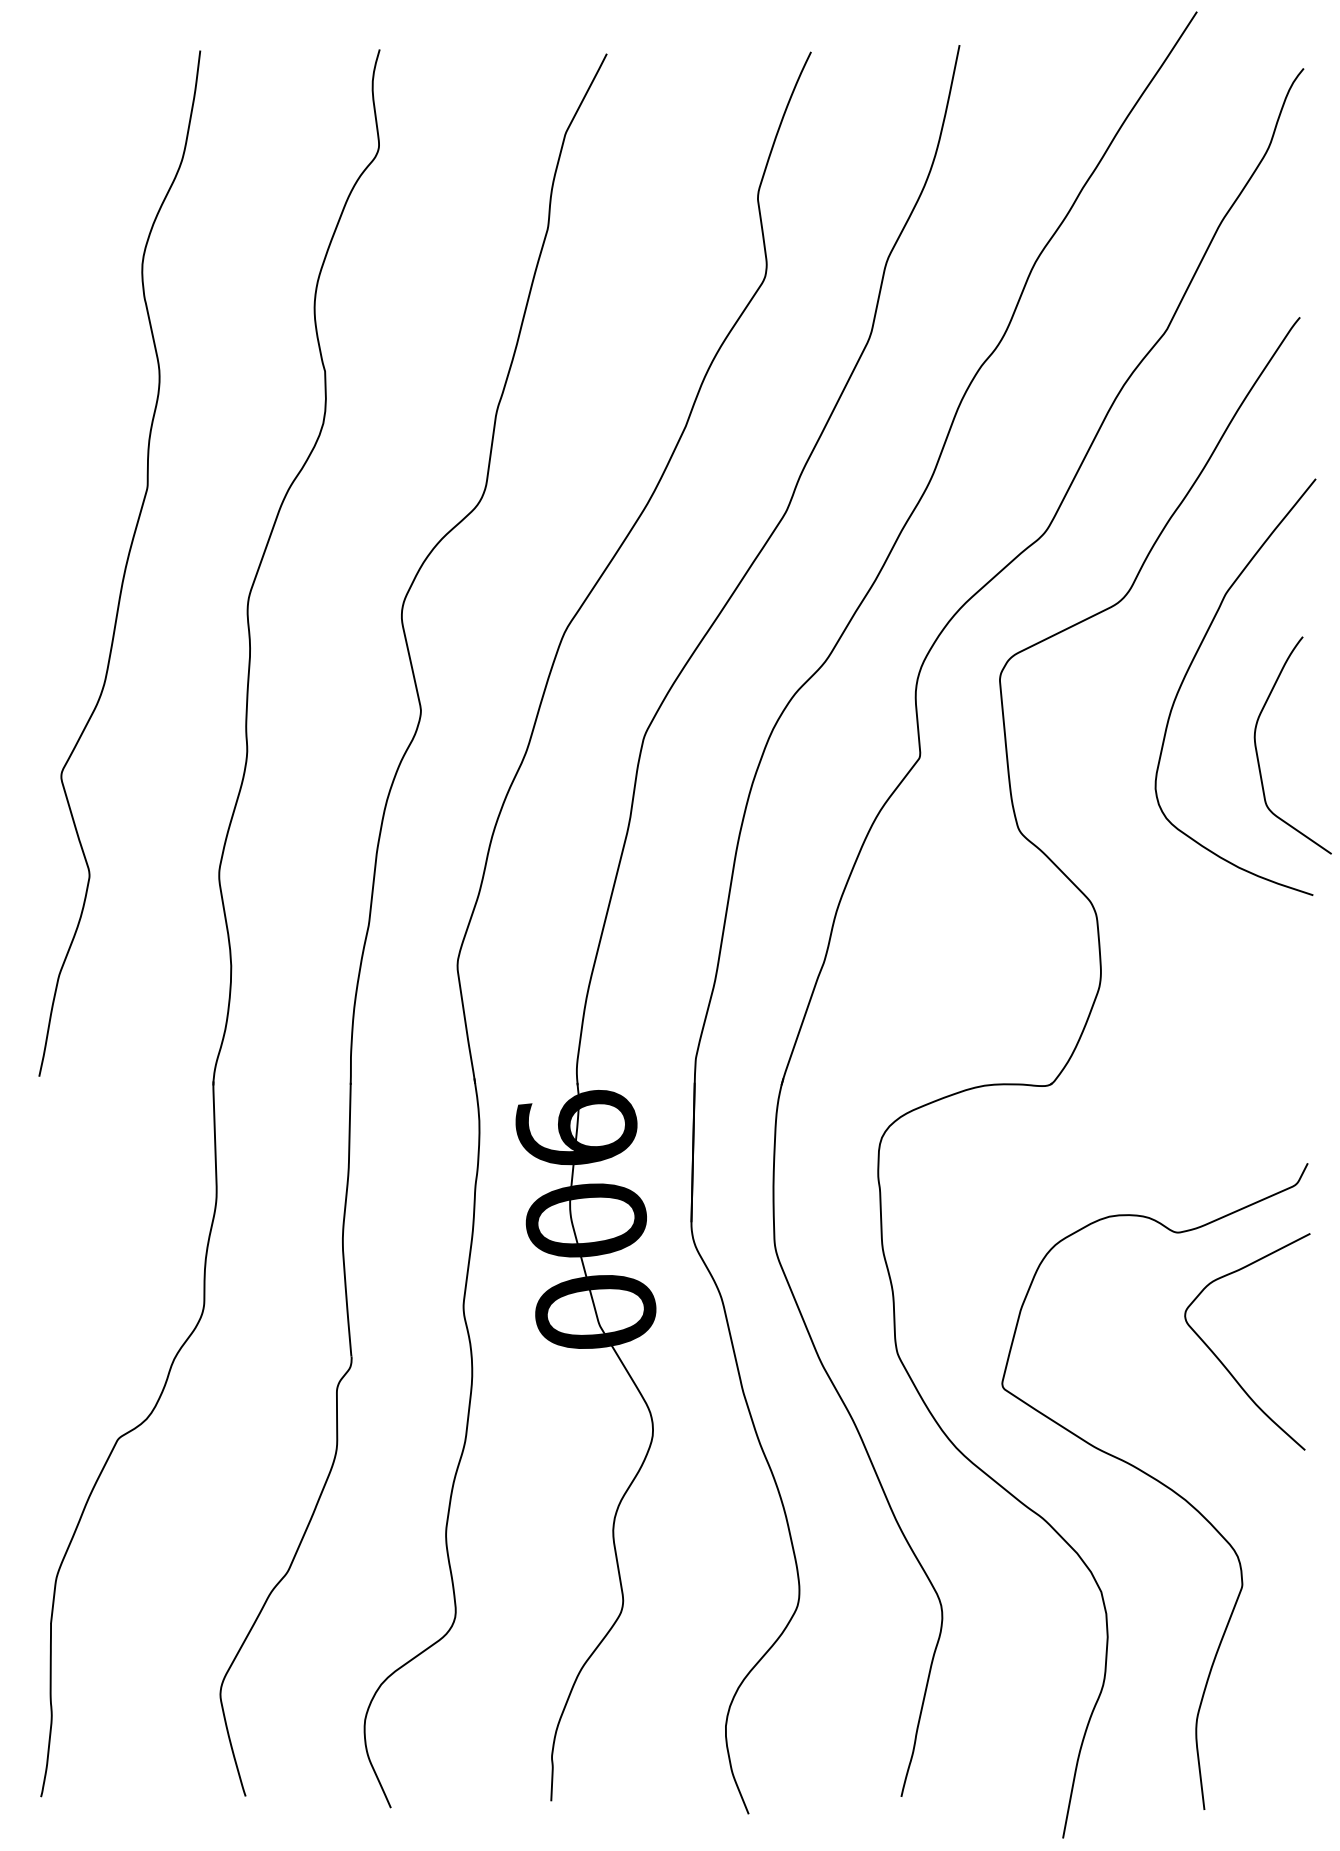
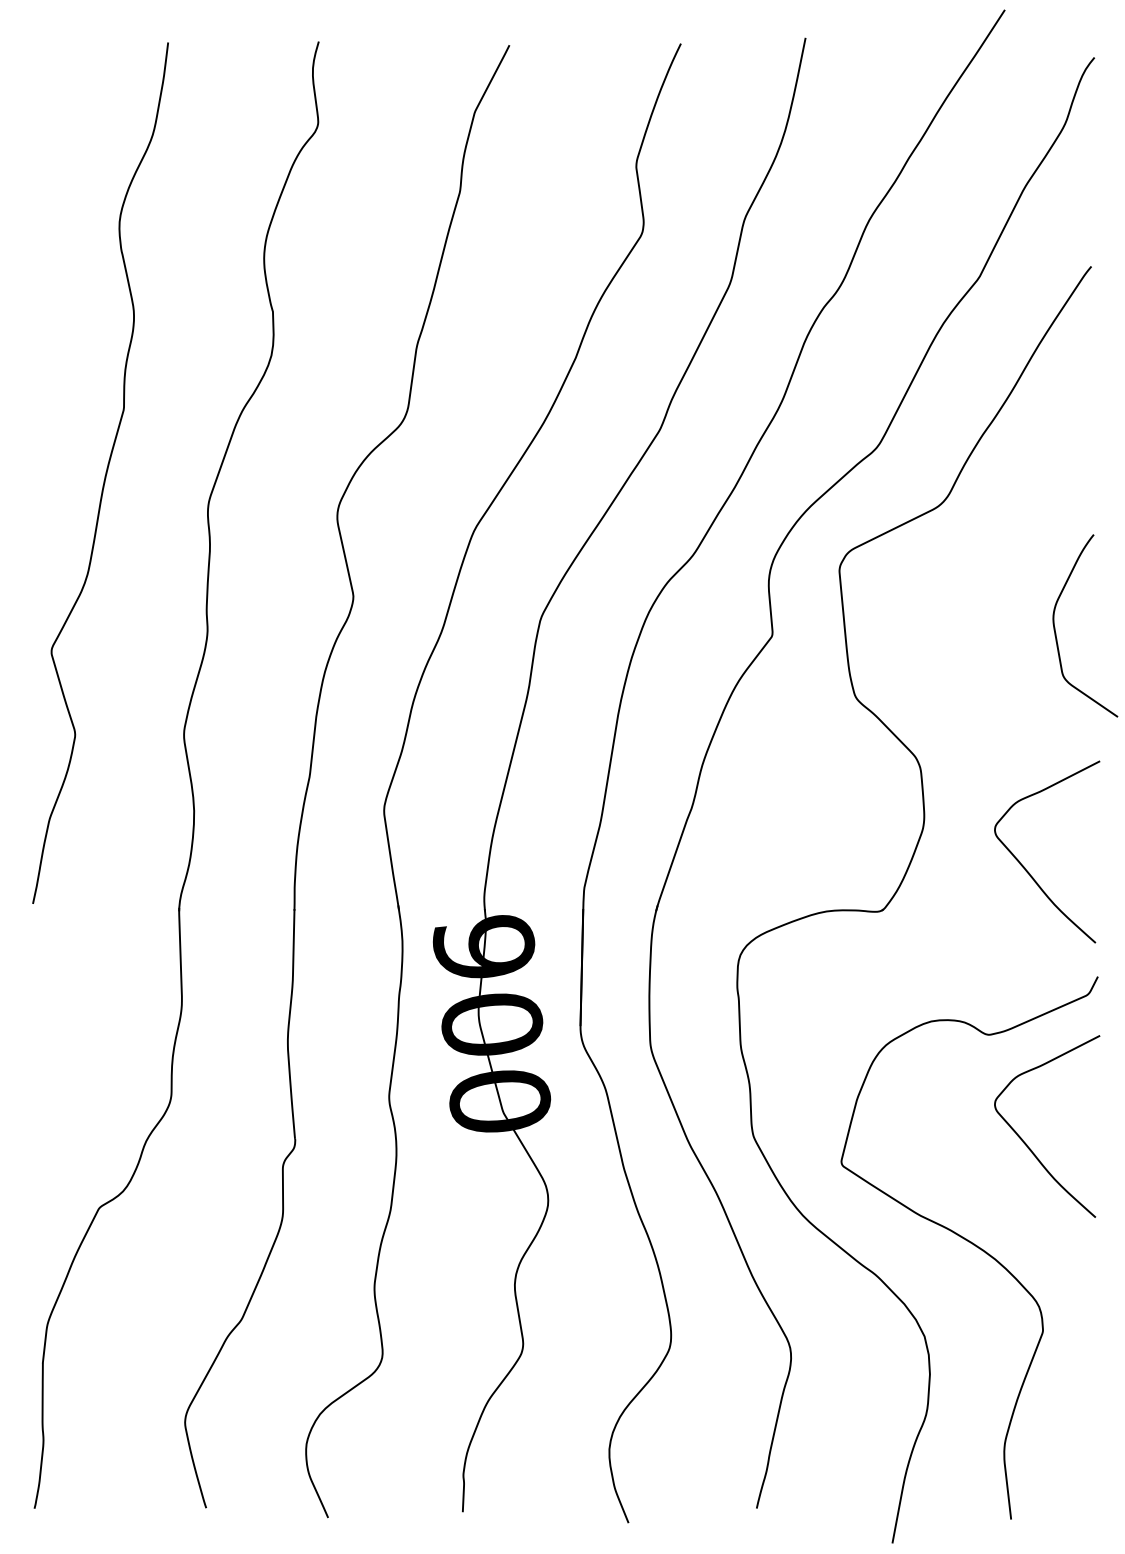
curve: (1191, 665) -> (1000, 558), removed
curve: (1220, 1032) -> (1024, 866), added

